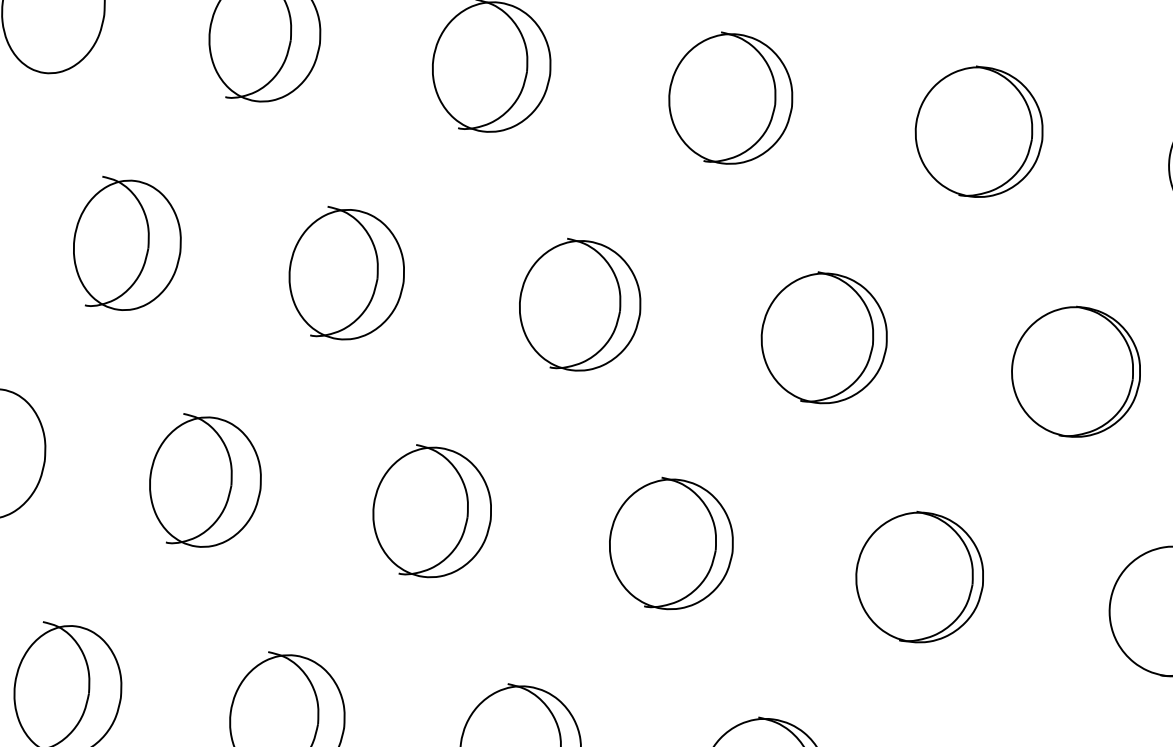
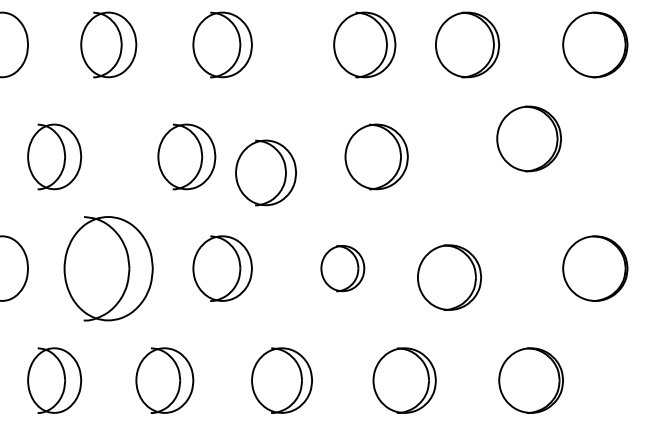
part: (730, 98) -> (364, 44), moved
part: (346, 273) -> (186, 156), moved
part: (579, 304) -> (265, 172), moved
part: (824, 337) -> (376, 156), moved
part: (1074, 371) -> (528, 138), moved
part: (204, 481) -> (108, 268), size x1.6
part: (670, 544) -> (342, 268), size x0.7
part: (919, 577) -> (449, 277), moved

